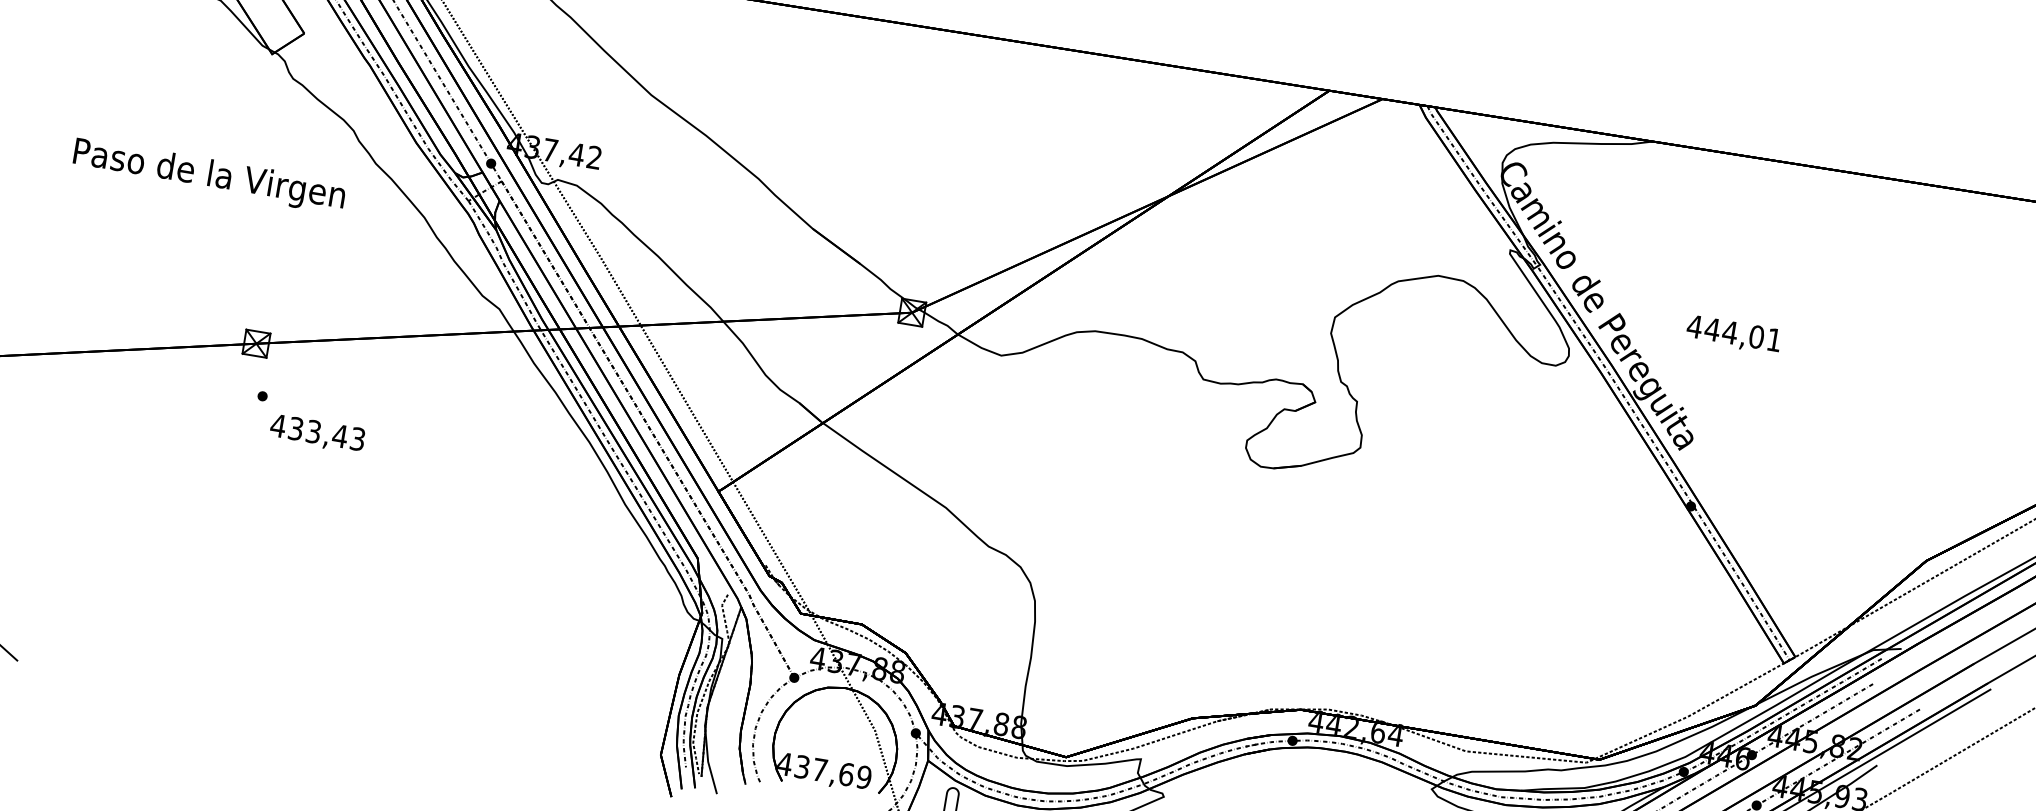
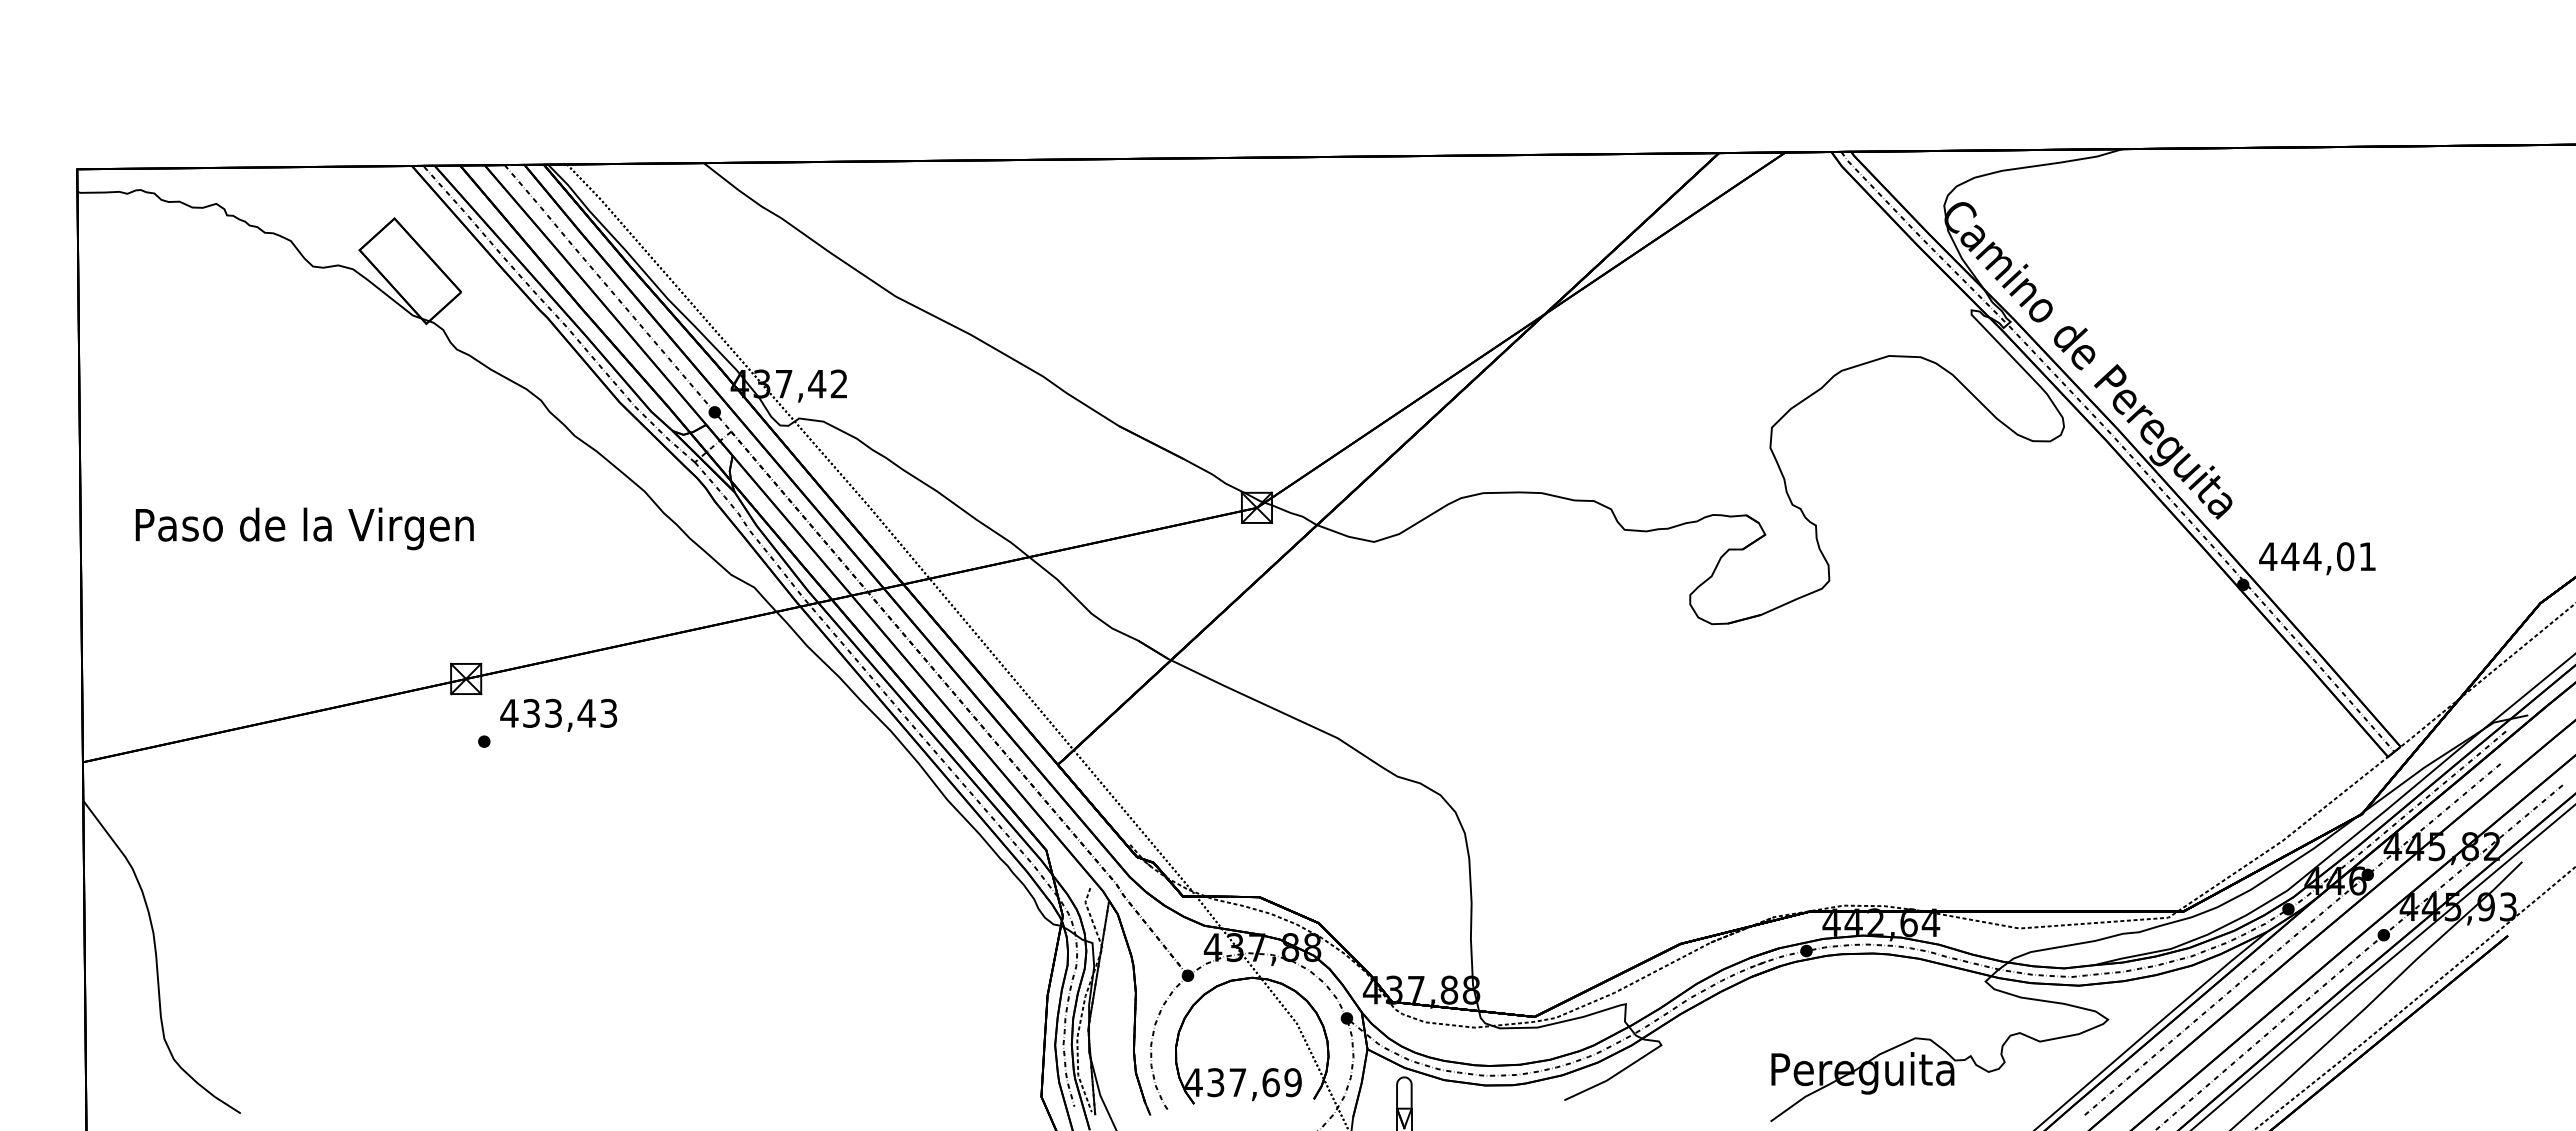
text: (209, 175) -> (304, 528), moved
text: (1733, 334) -> (2317, 558), moved
text: (317, 434) -> (558, 715), moved

